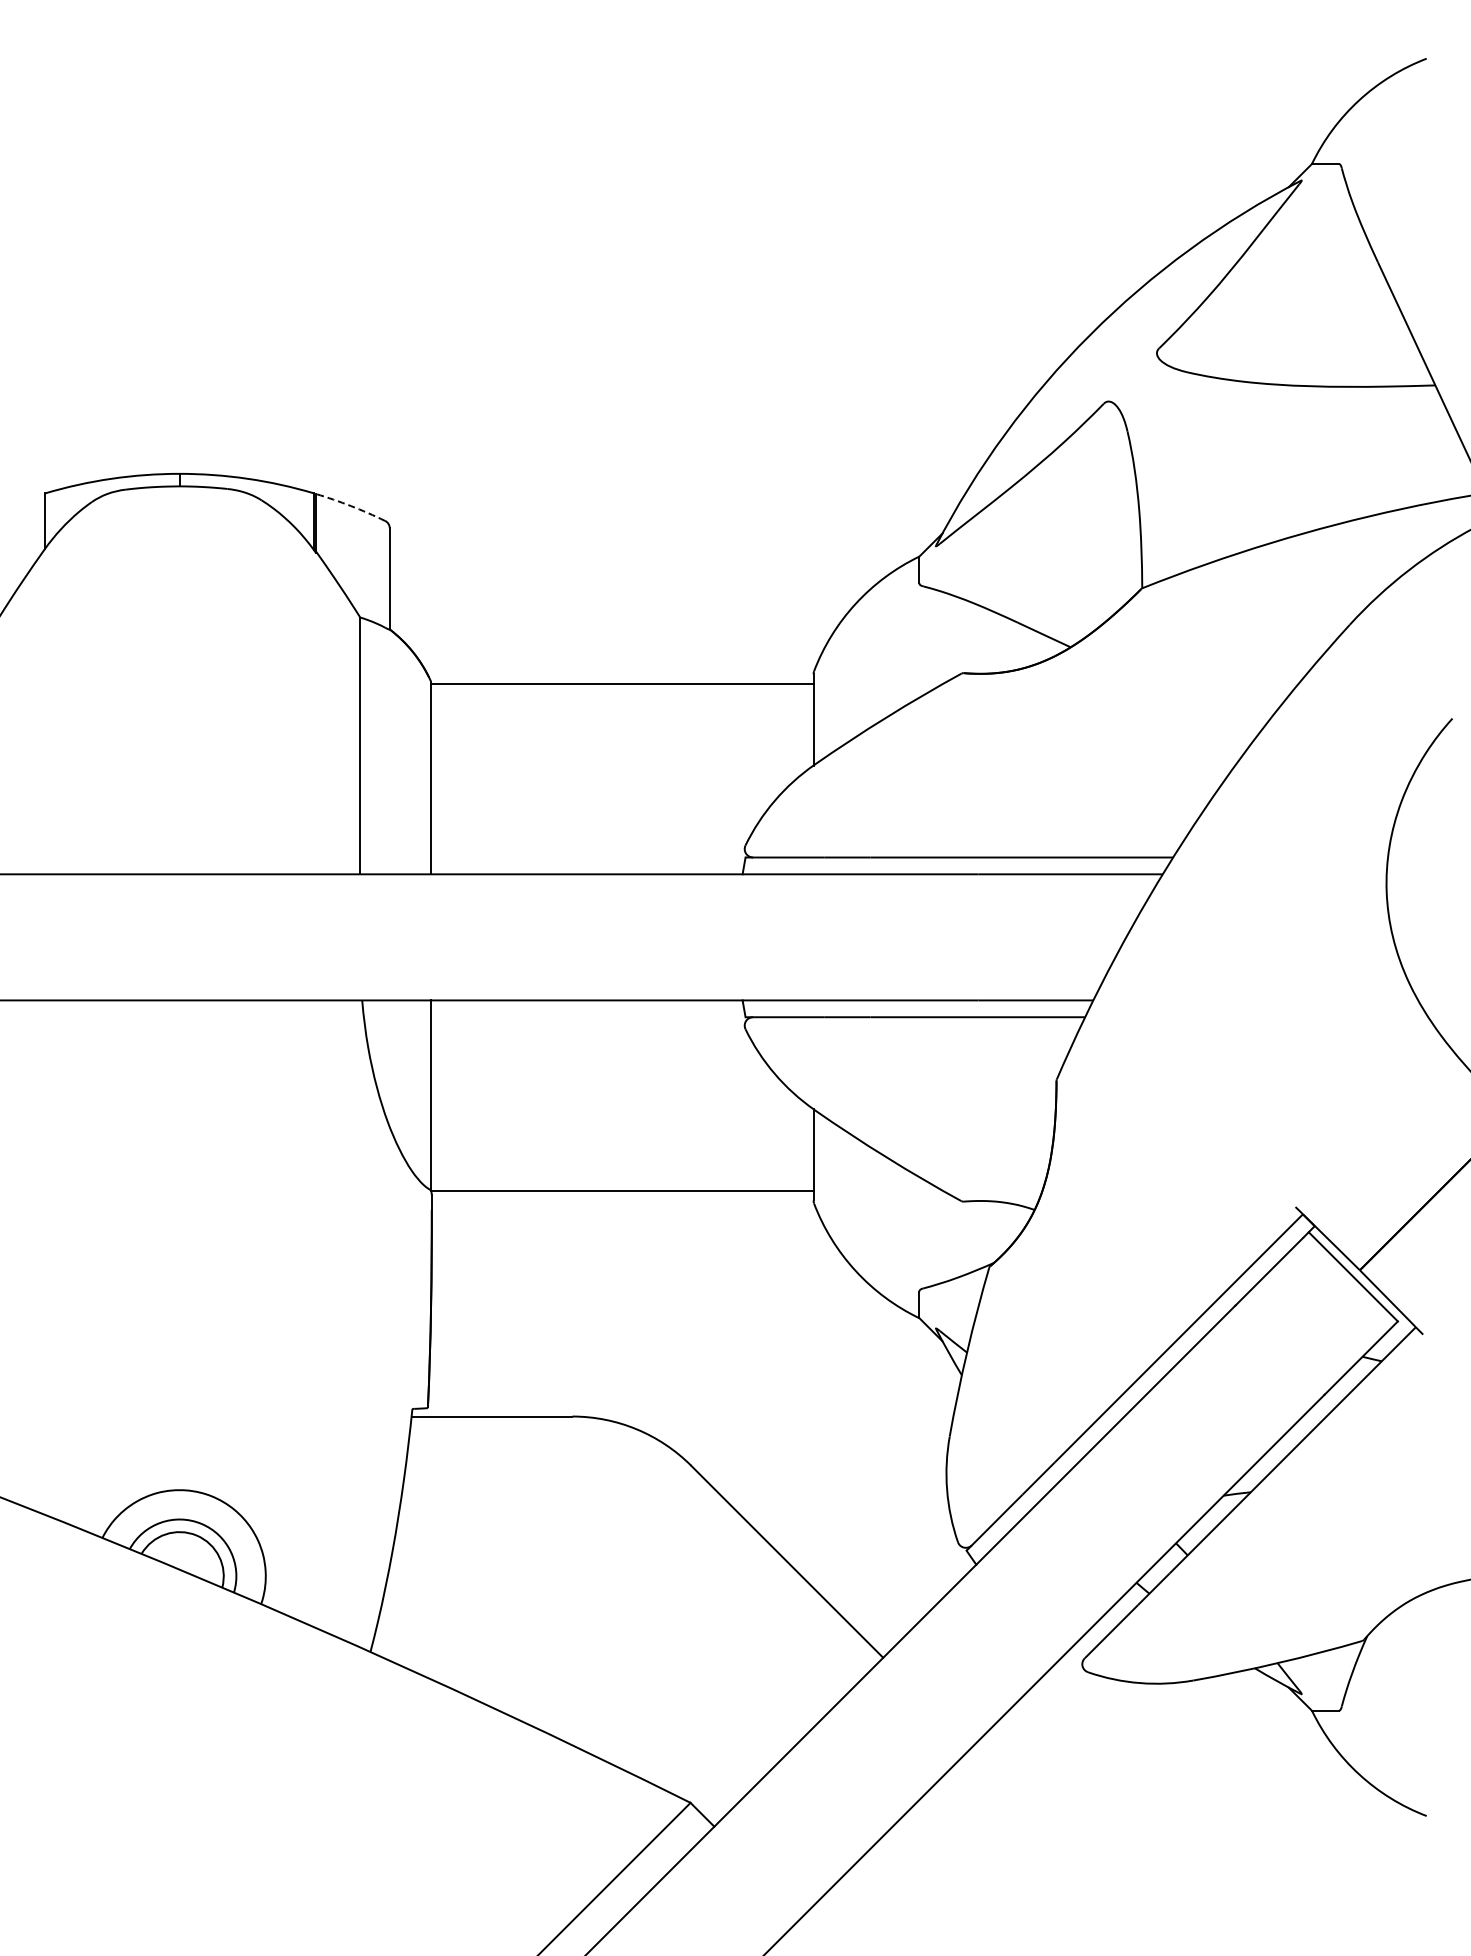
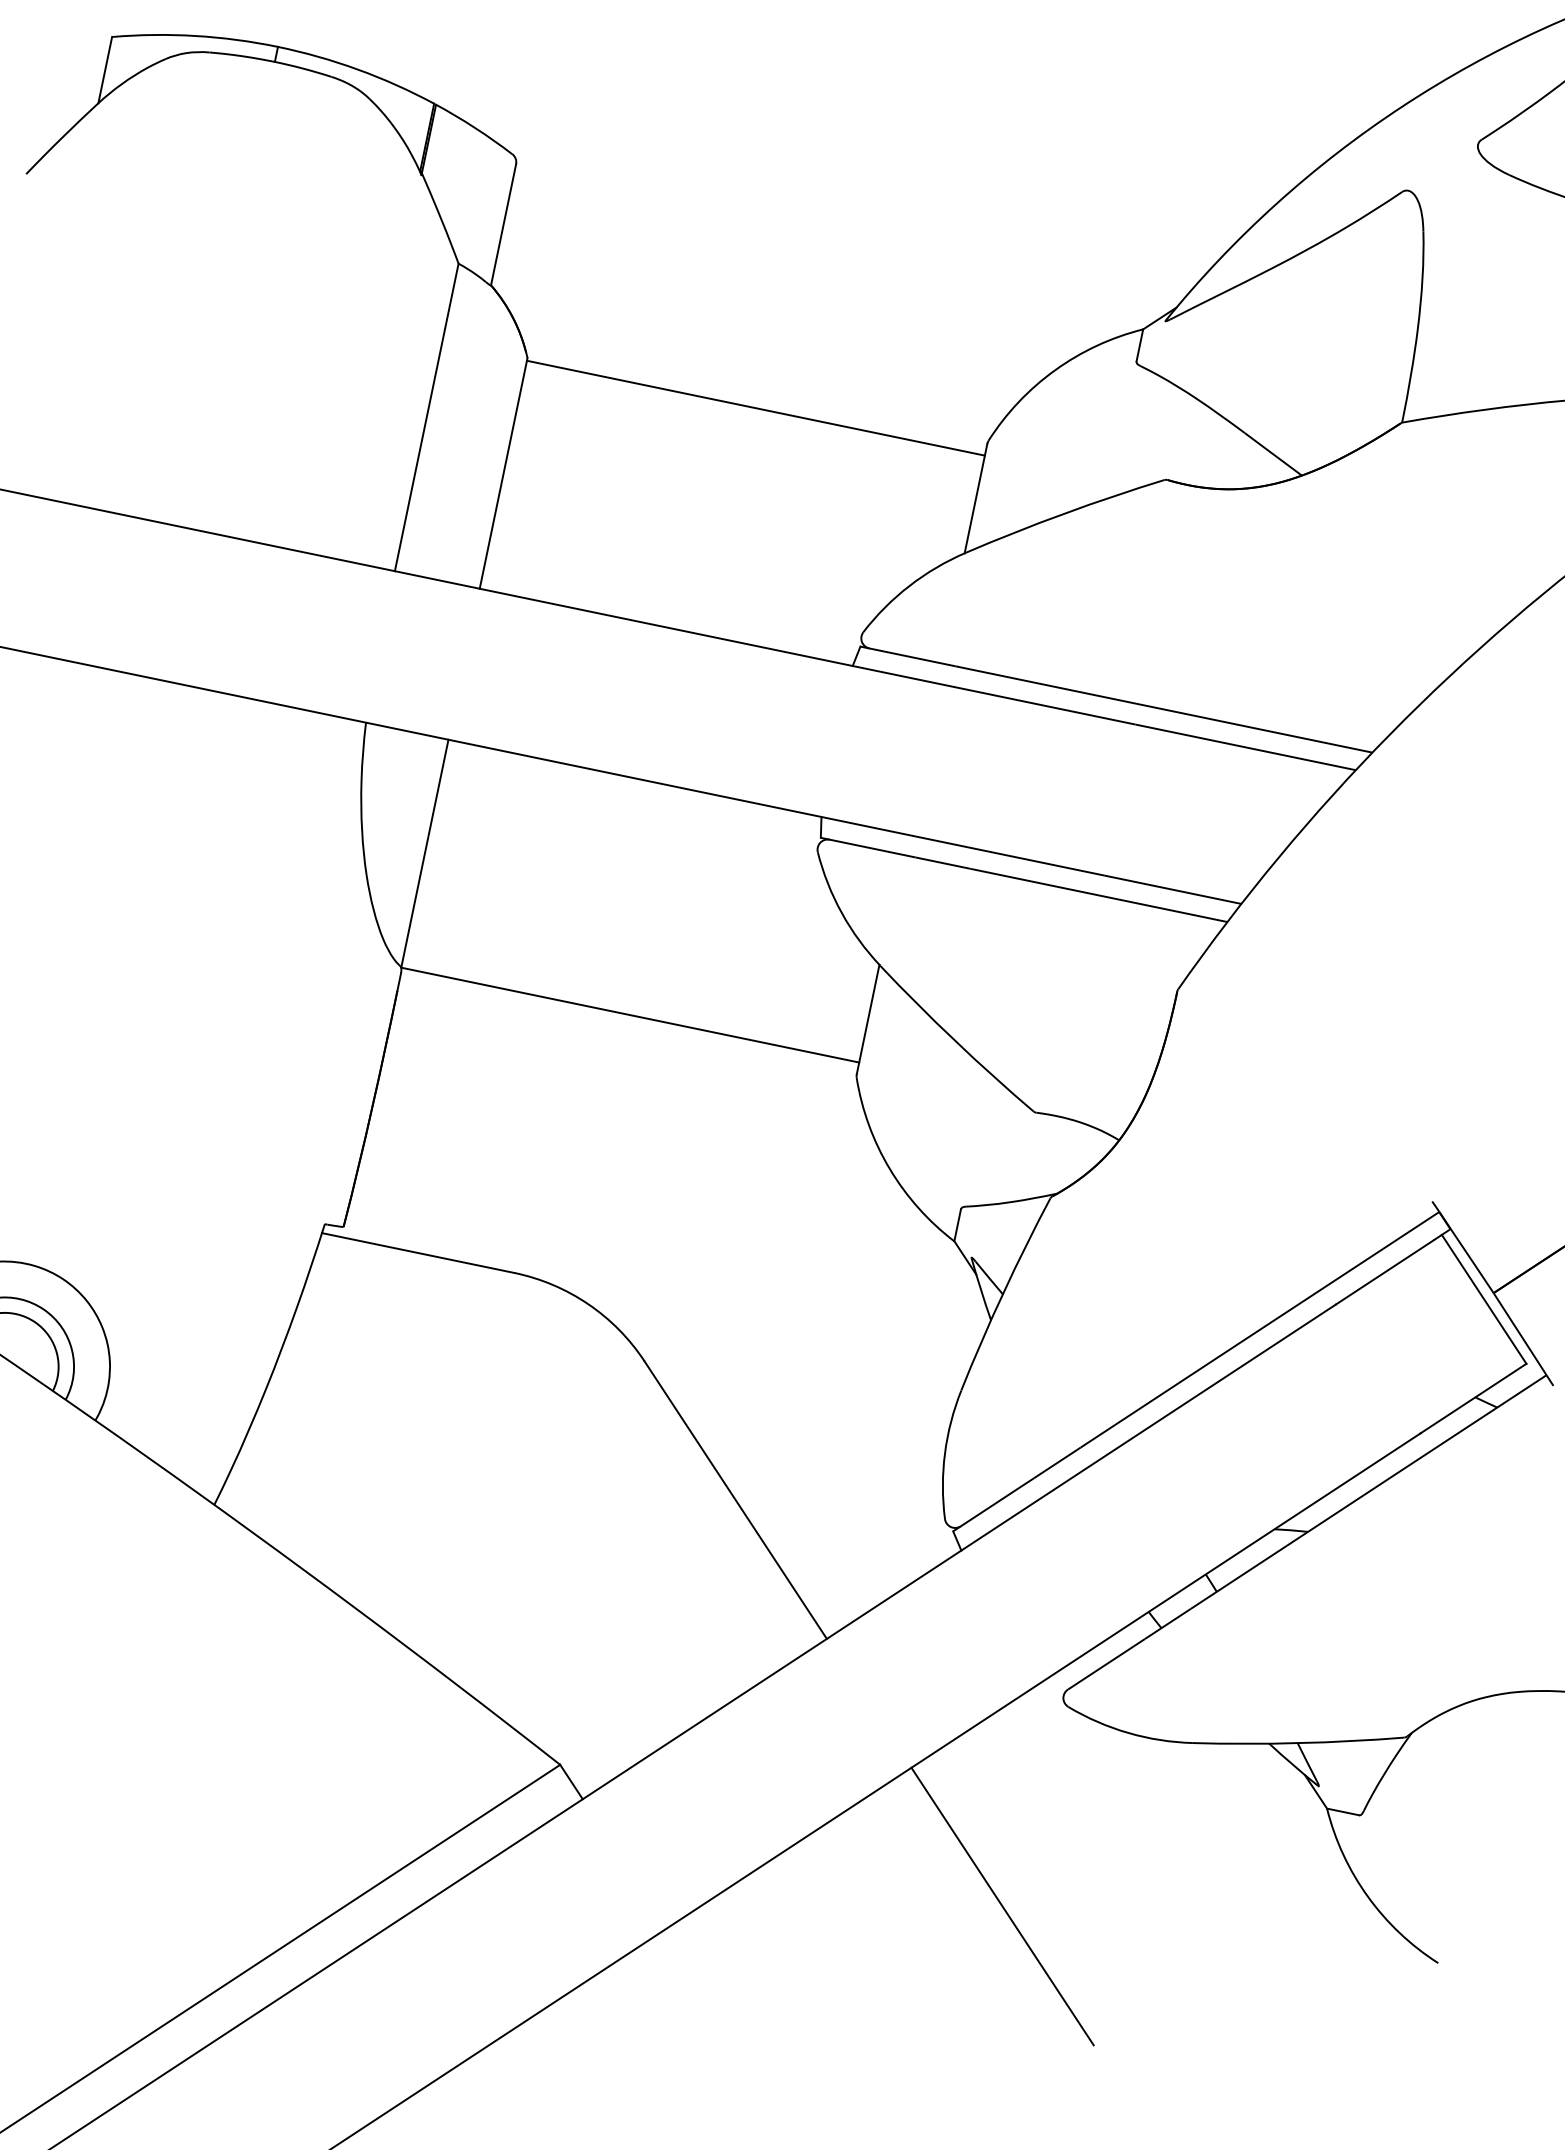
arc: (350, 506) -> (474, 128), dashed -> solid
line: (1068, 1842) -> (1002, 1905), added

